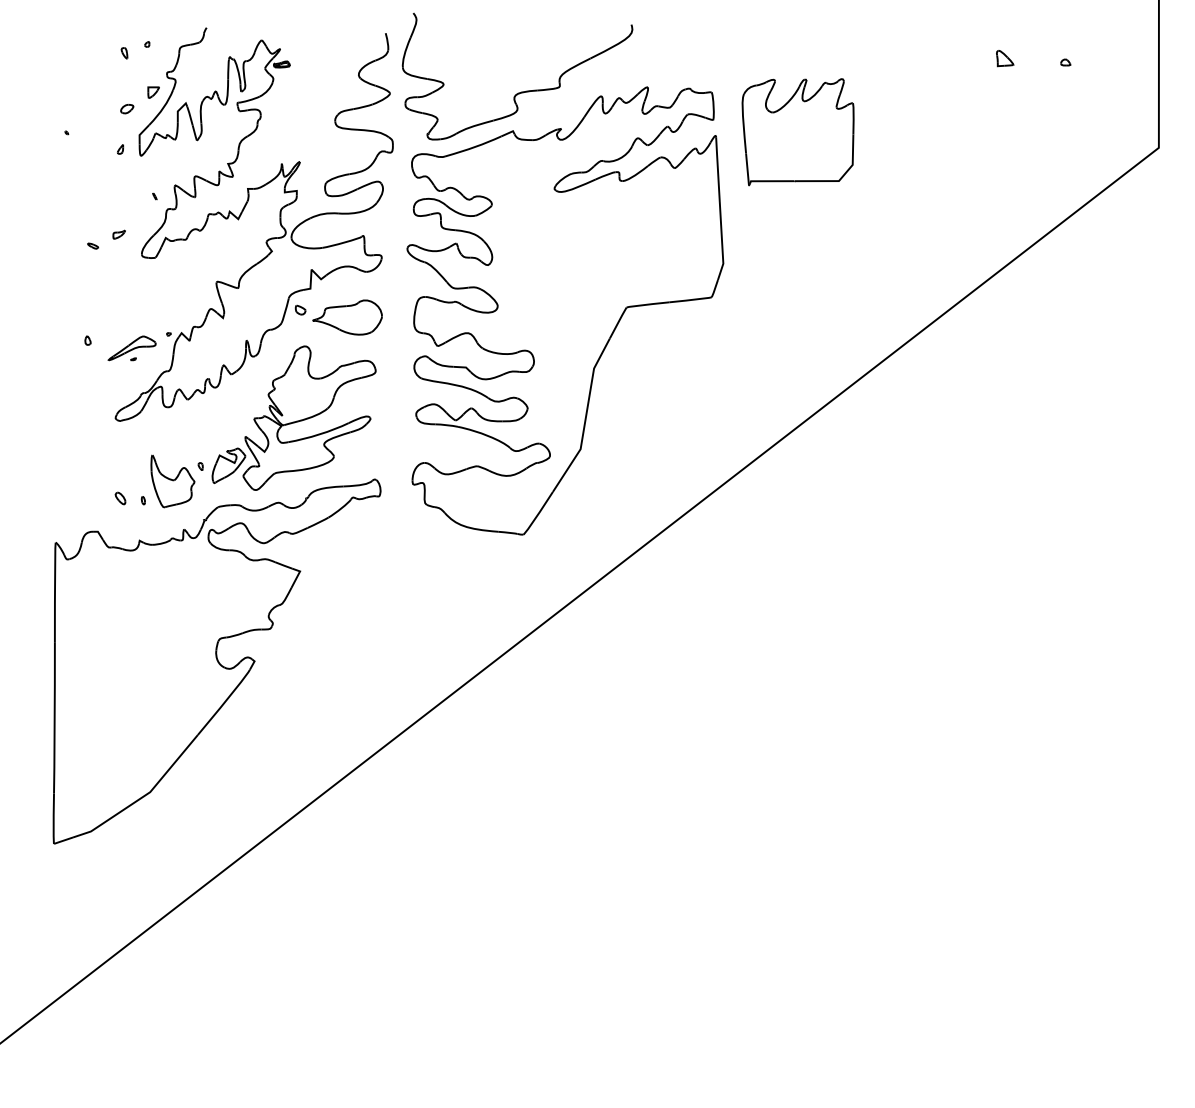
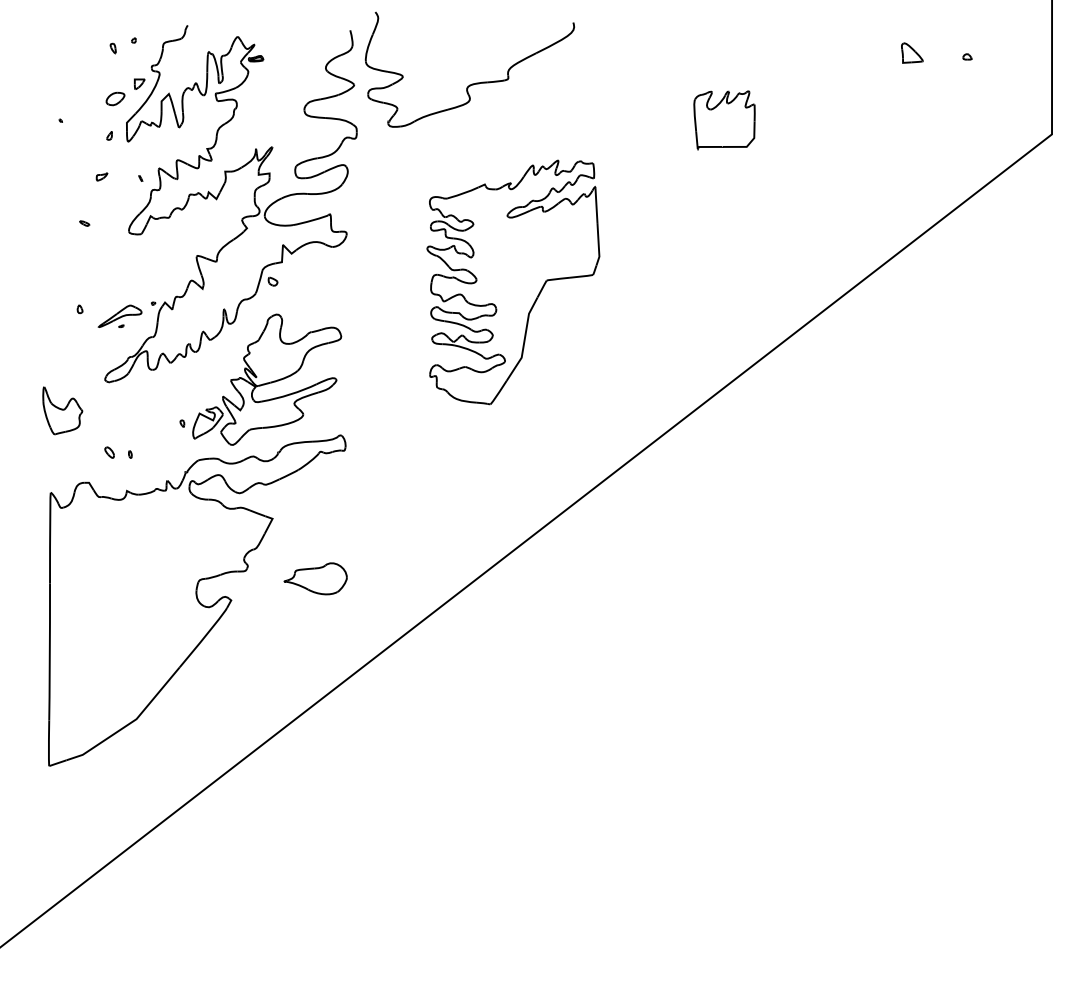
part: (1005, 58) -> (912, 53), size x1.4
part: (127, 109) -> (115, 99), size x1.6
part: (797, 132) -> (724, 120), size x0.6
part: (118, 234) -> (101, 176), moved
part: (565, 310) -> (513, 281), size x0.6
part: (347, 317) -> (315, 578), moved
part: (172, 481) -> (62, 410), moved

